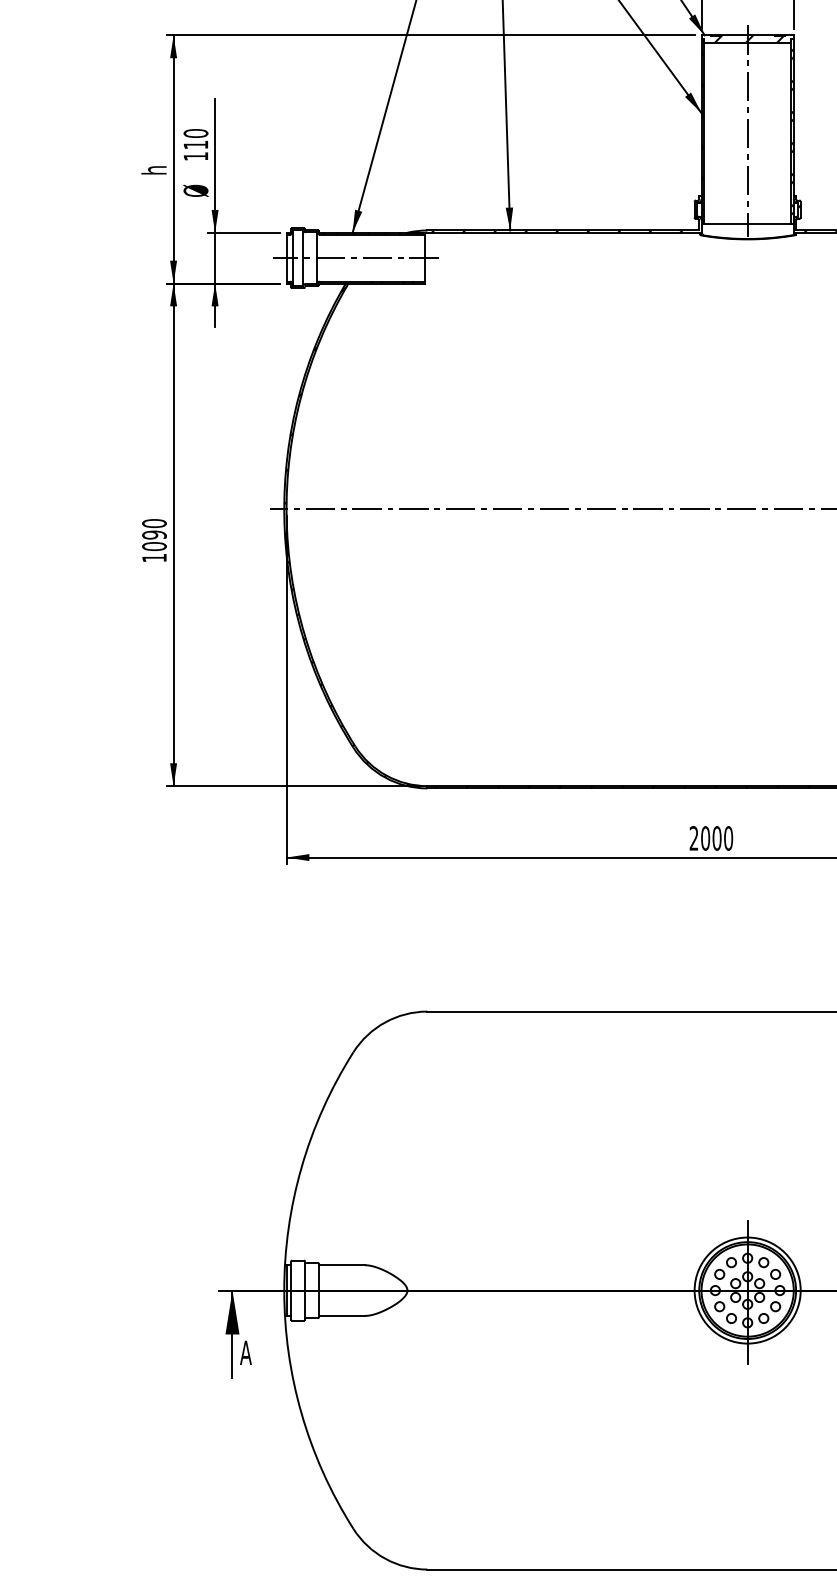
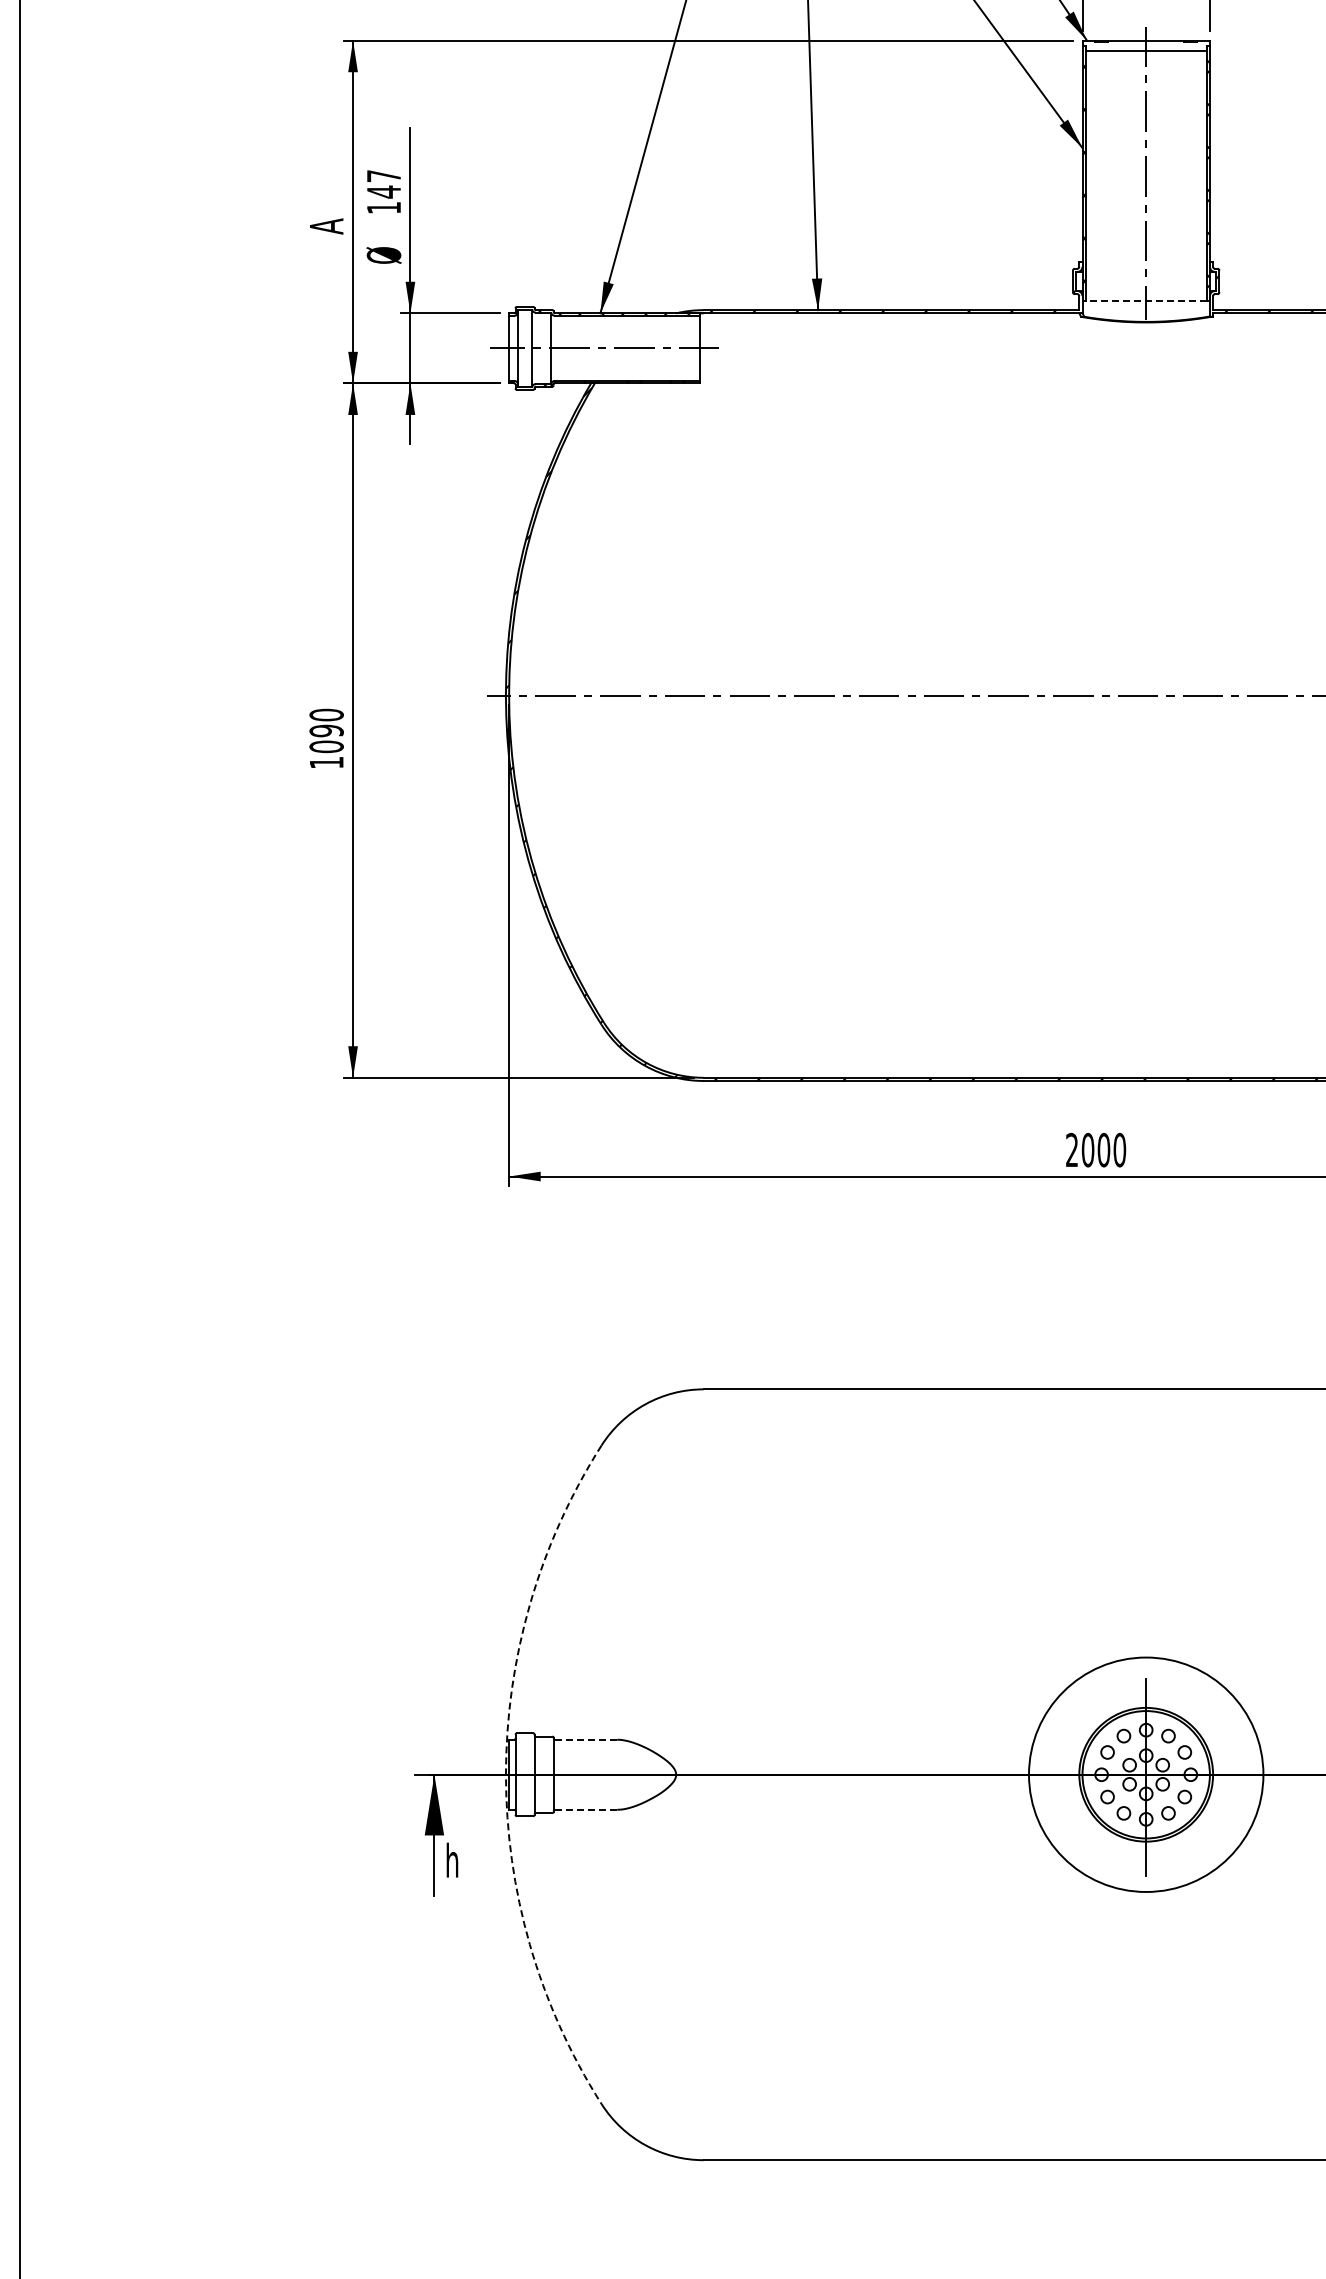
hatch: (748, 38) -> (1147, 45), removed
text: (195, 139) -> (383, 184), 110 -> 147
text: (153, 169) -> (325, 226), h -> A
line: (747, 223) -> (1146, 300), solid -> dashed
line: (341, 1265) -> (585, 1739), solid -> dashed
arc: (283, 1290) -> (505, 1774), solid -> dashed
circle: (747, 1290) -> (1145, 1774), size x1.6
line: (342, 1315) -> (586, 1809), solid -> dashed
text: (245, 1351) -> (452, 1859), A -> h

